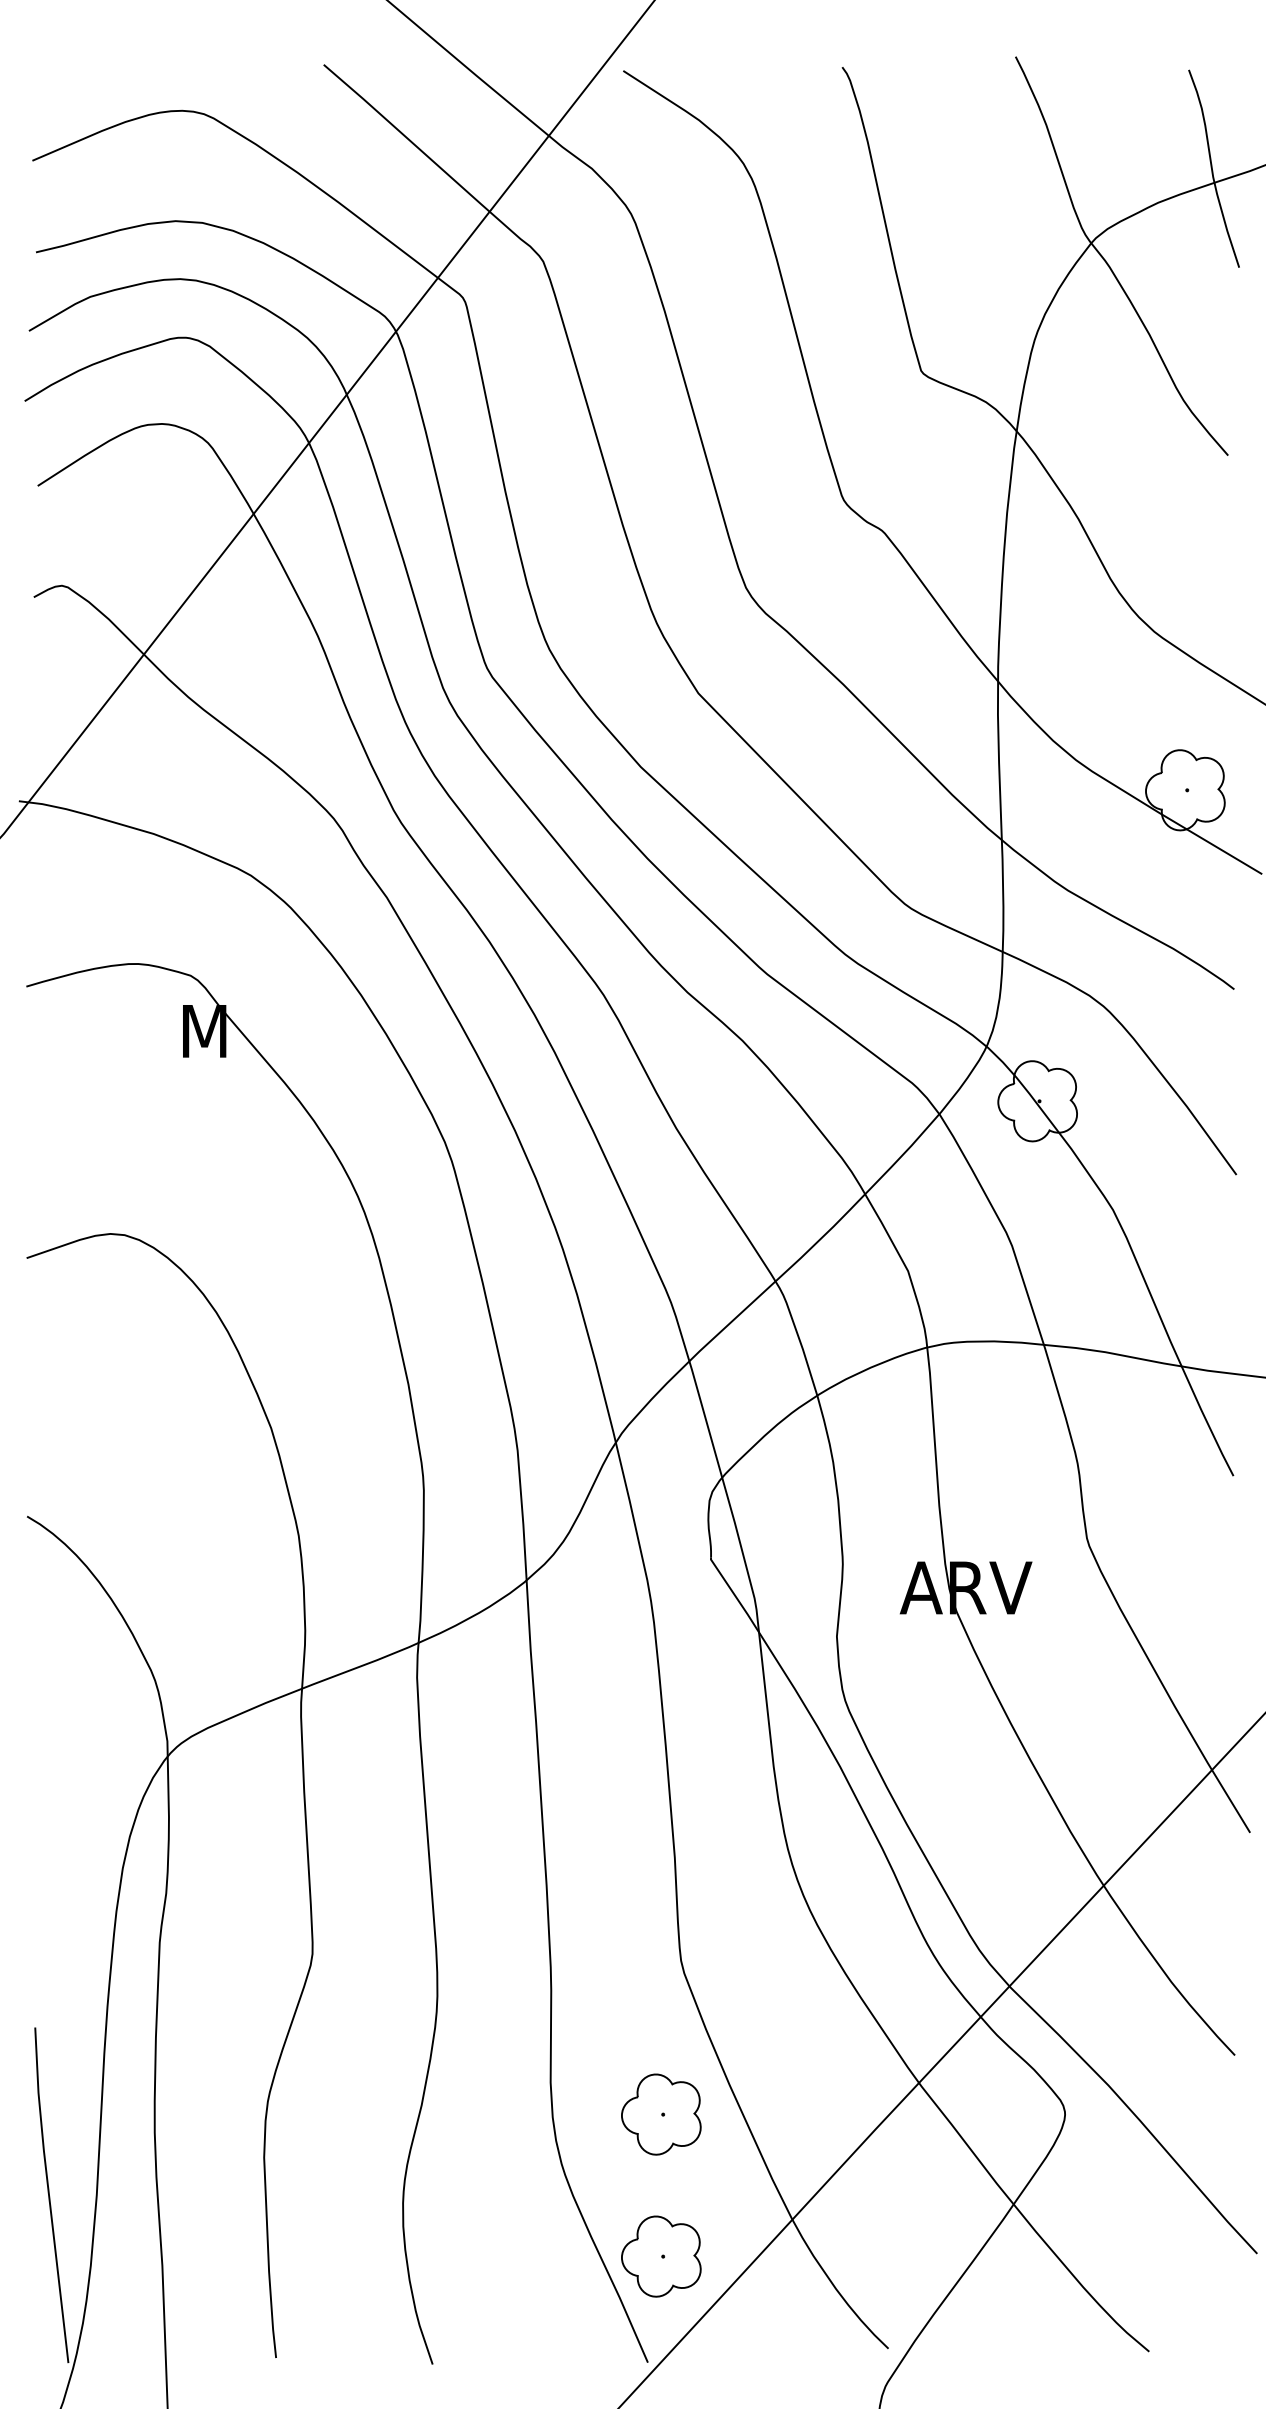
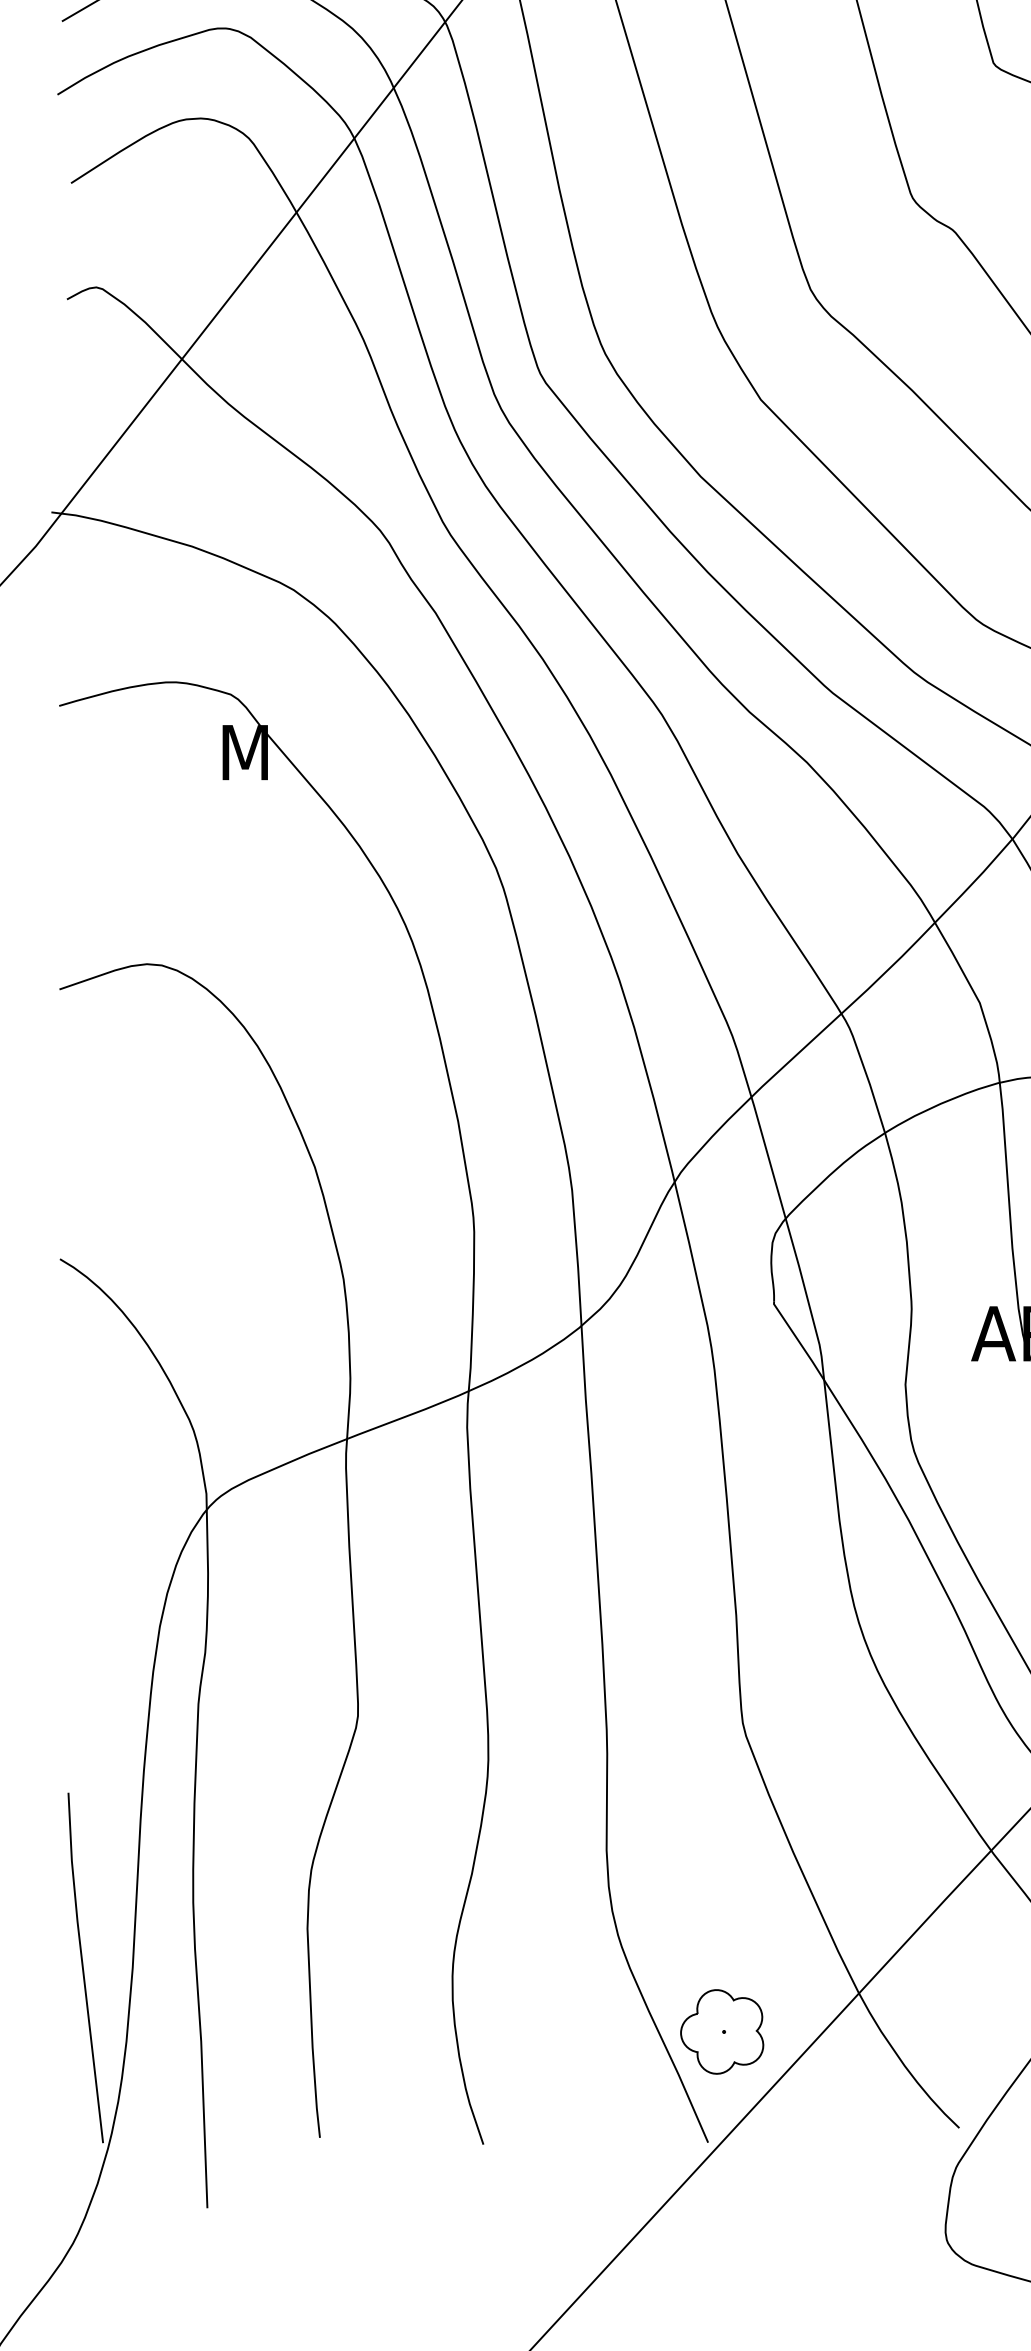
part: (661, 2114) -> (722, 1883), removed

